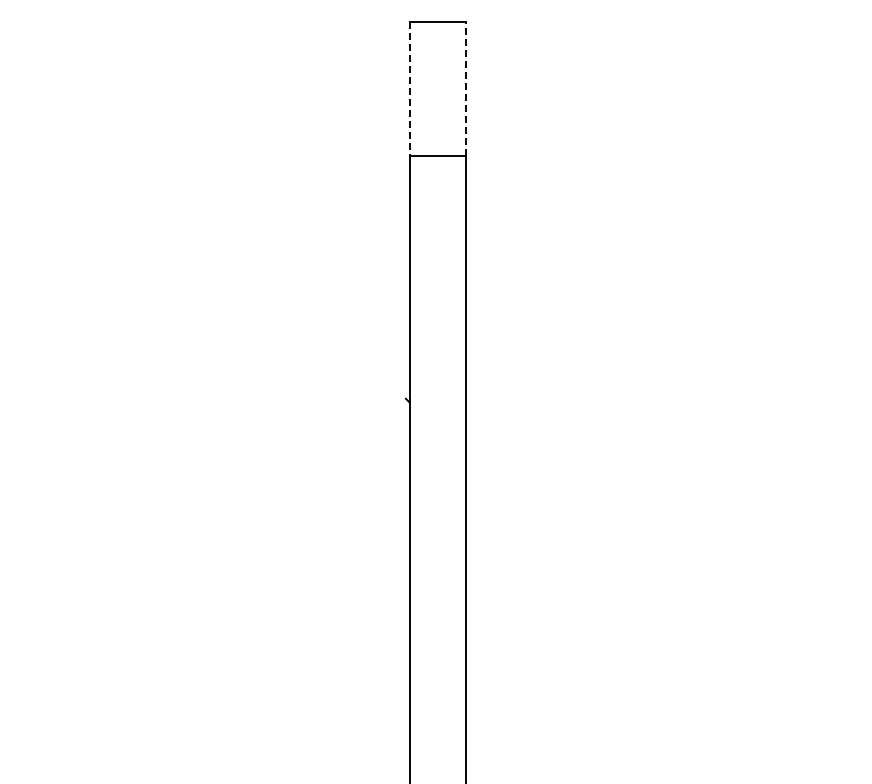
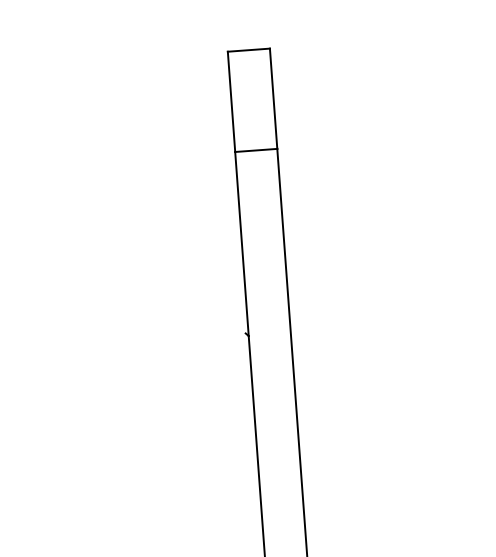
line: (466, 88) -> (273, 98), dashed -> solid
line: (409, 89) -> (231, 102), dashed -> solid

